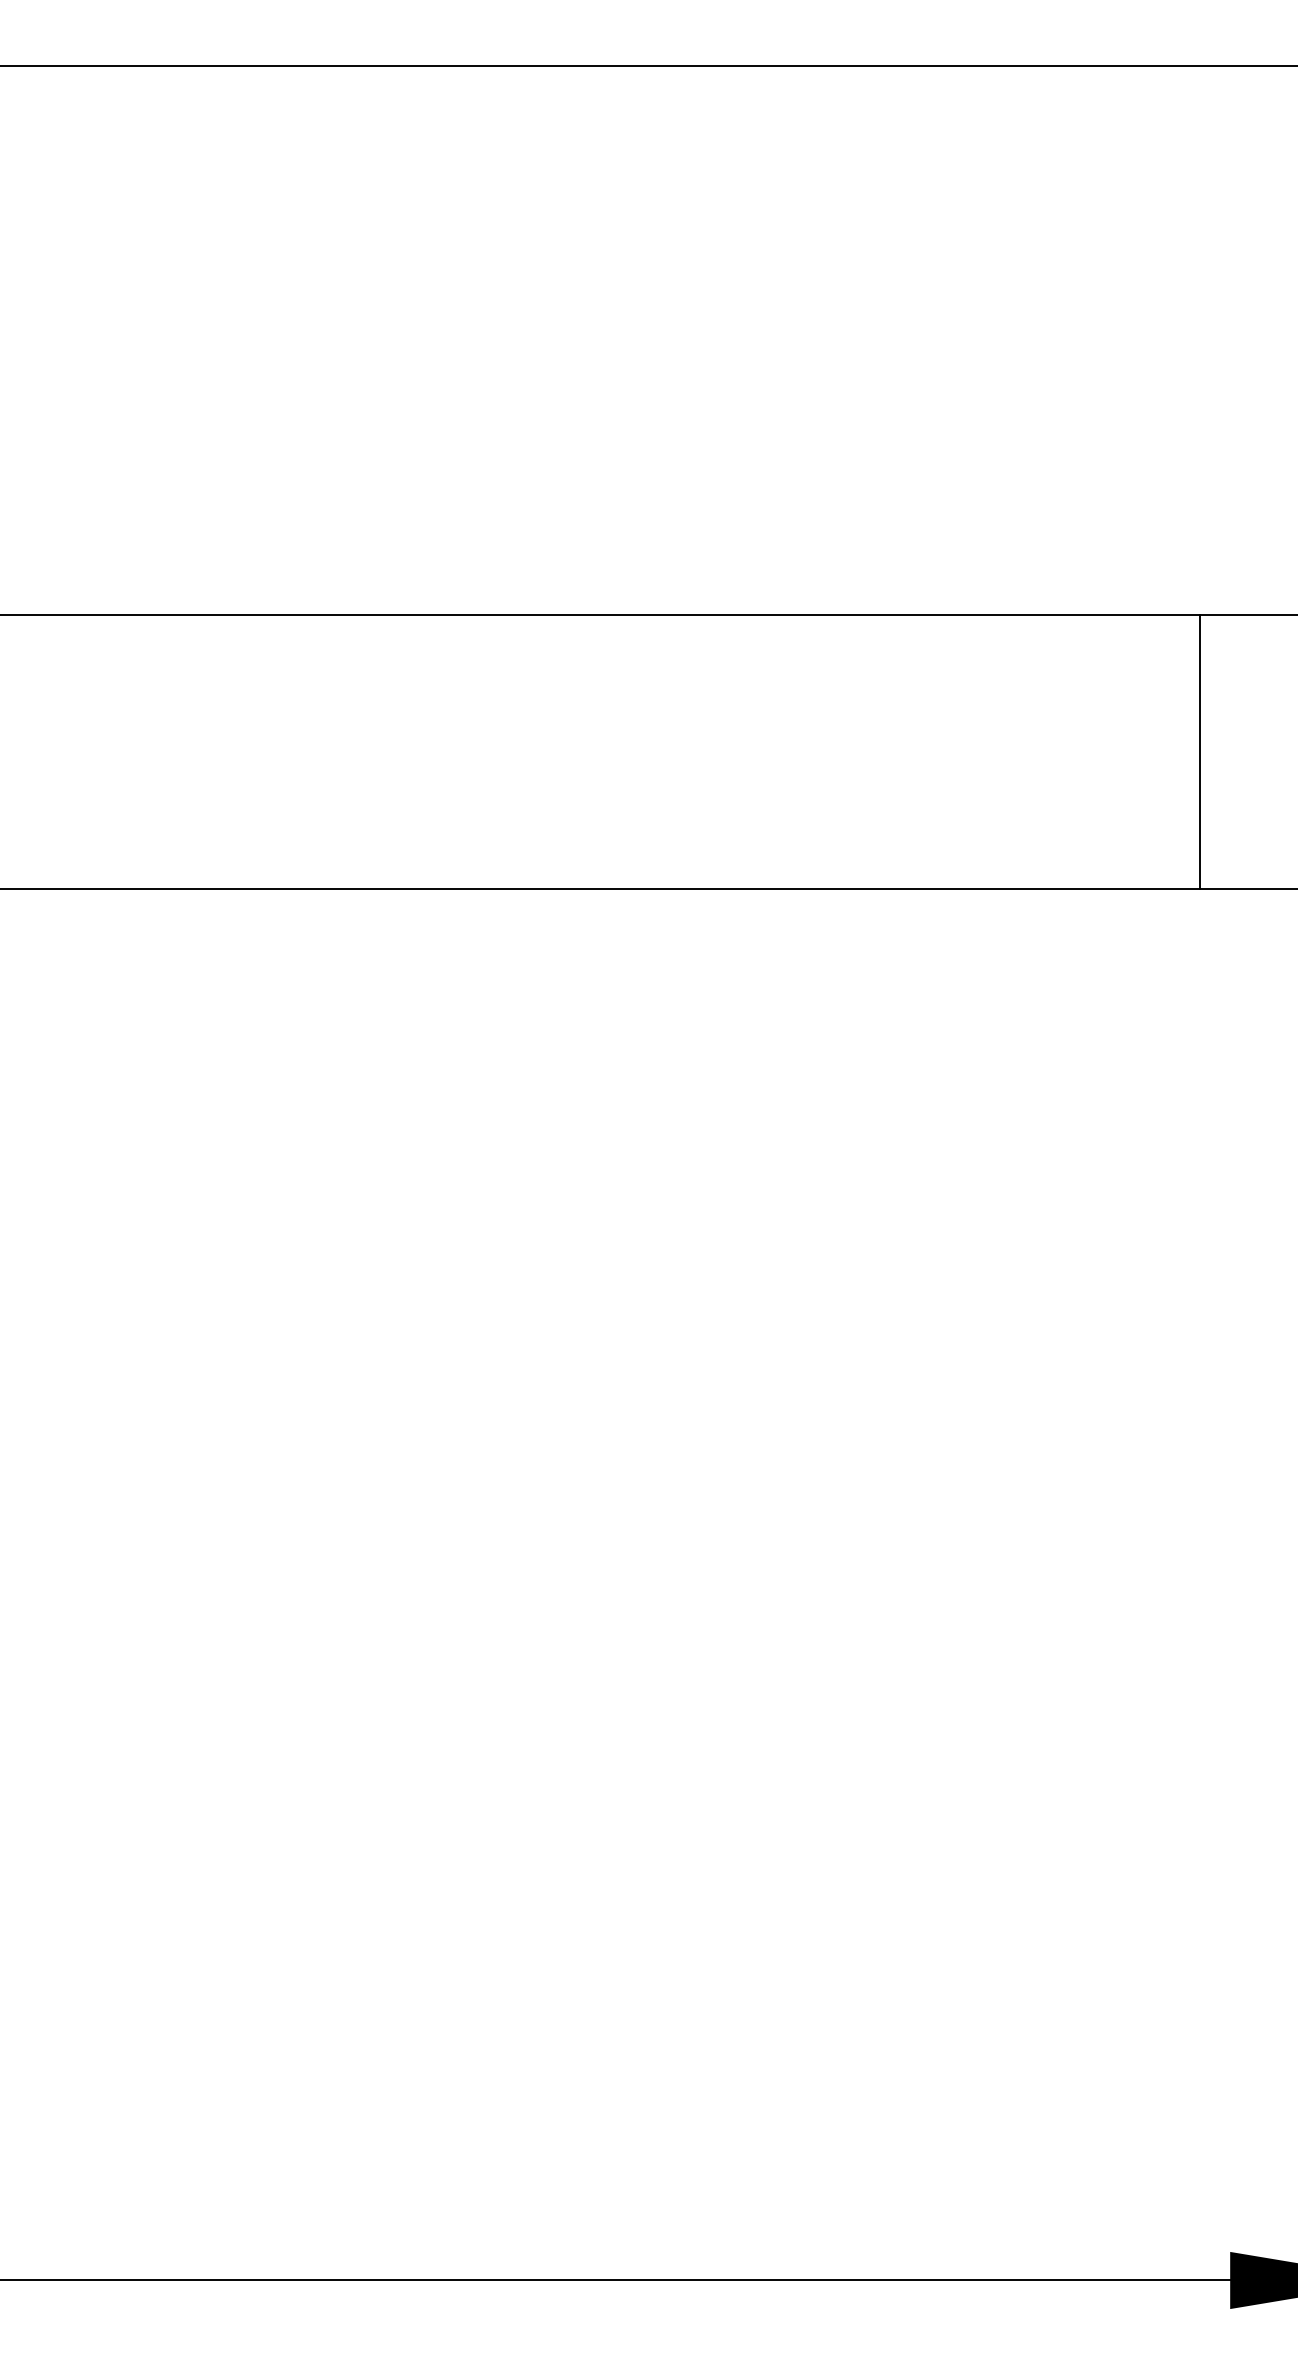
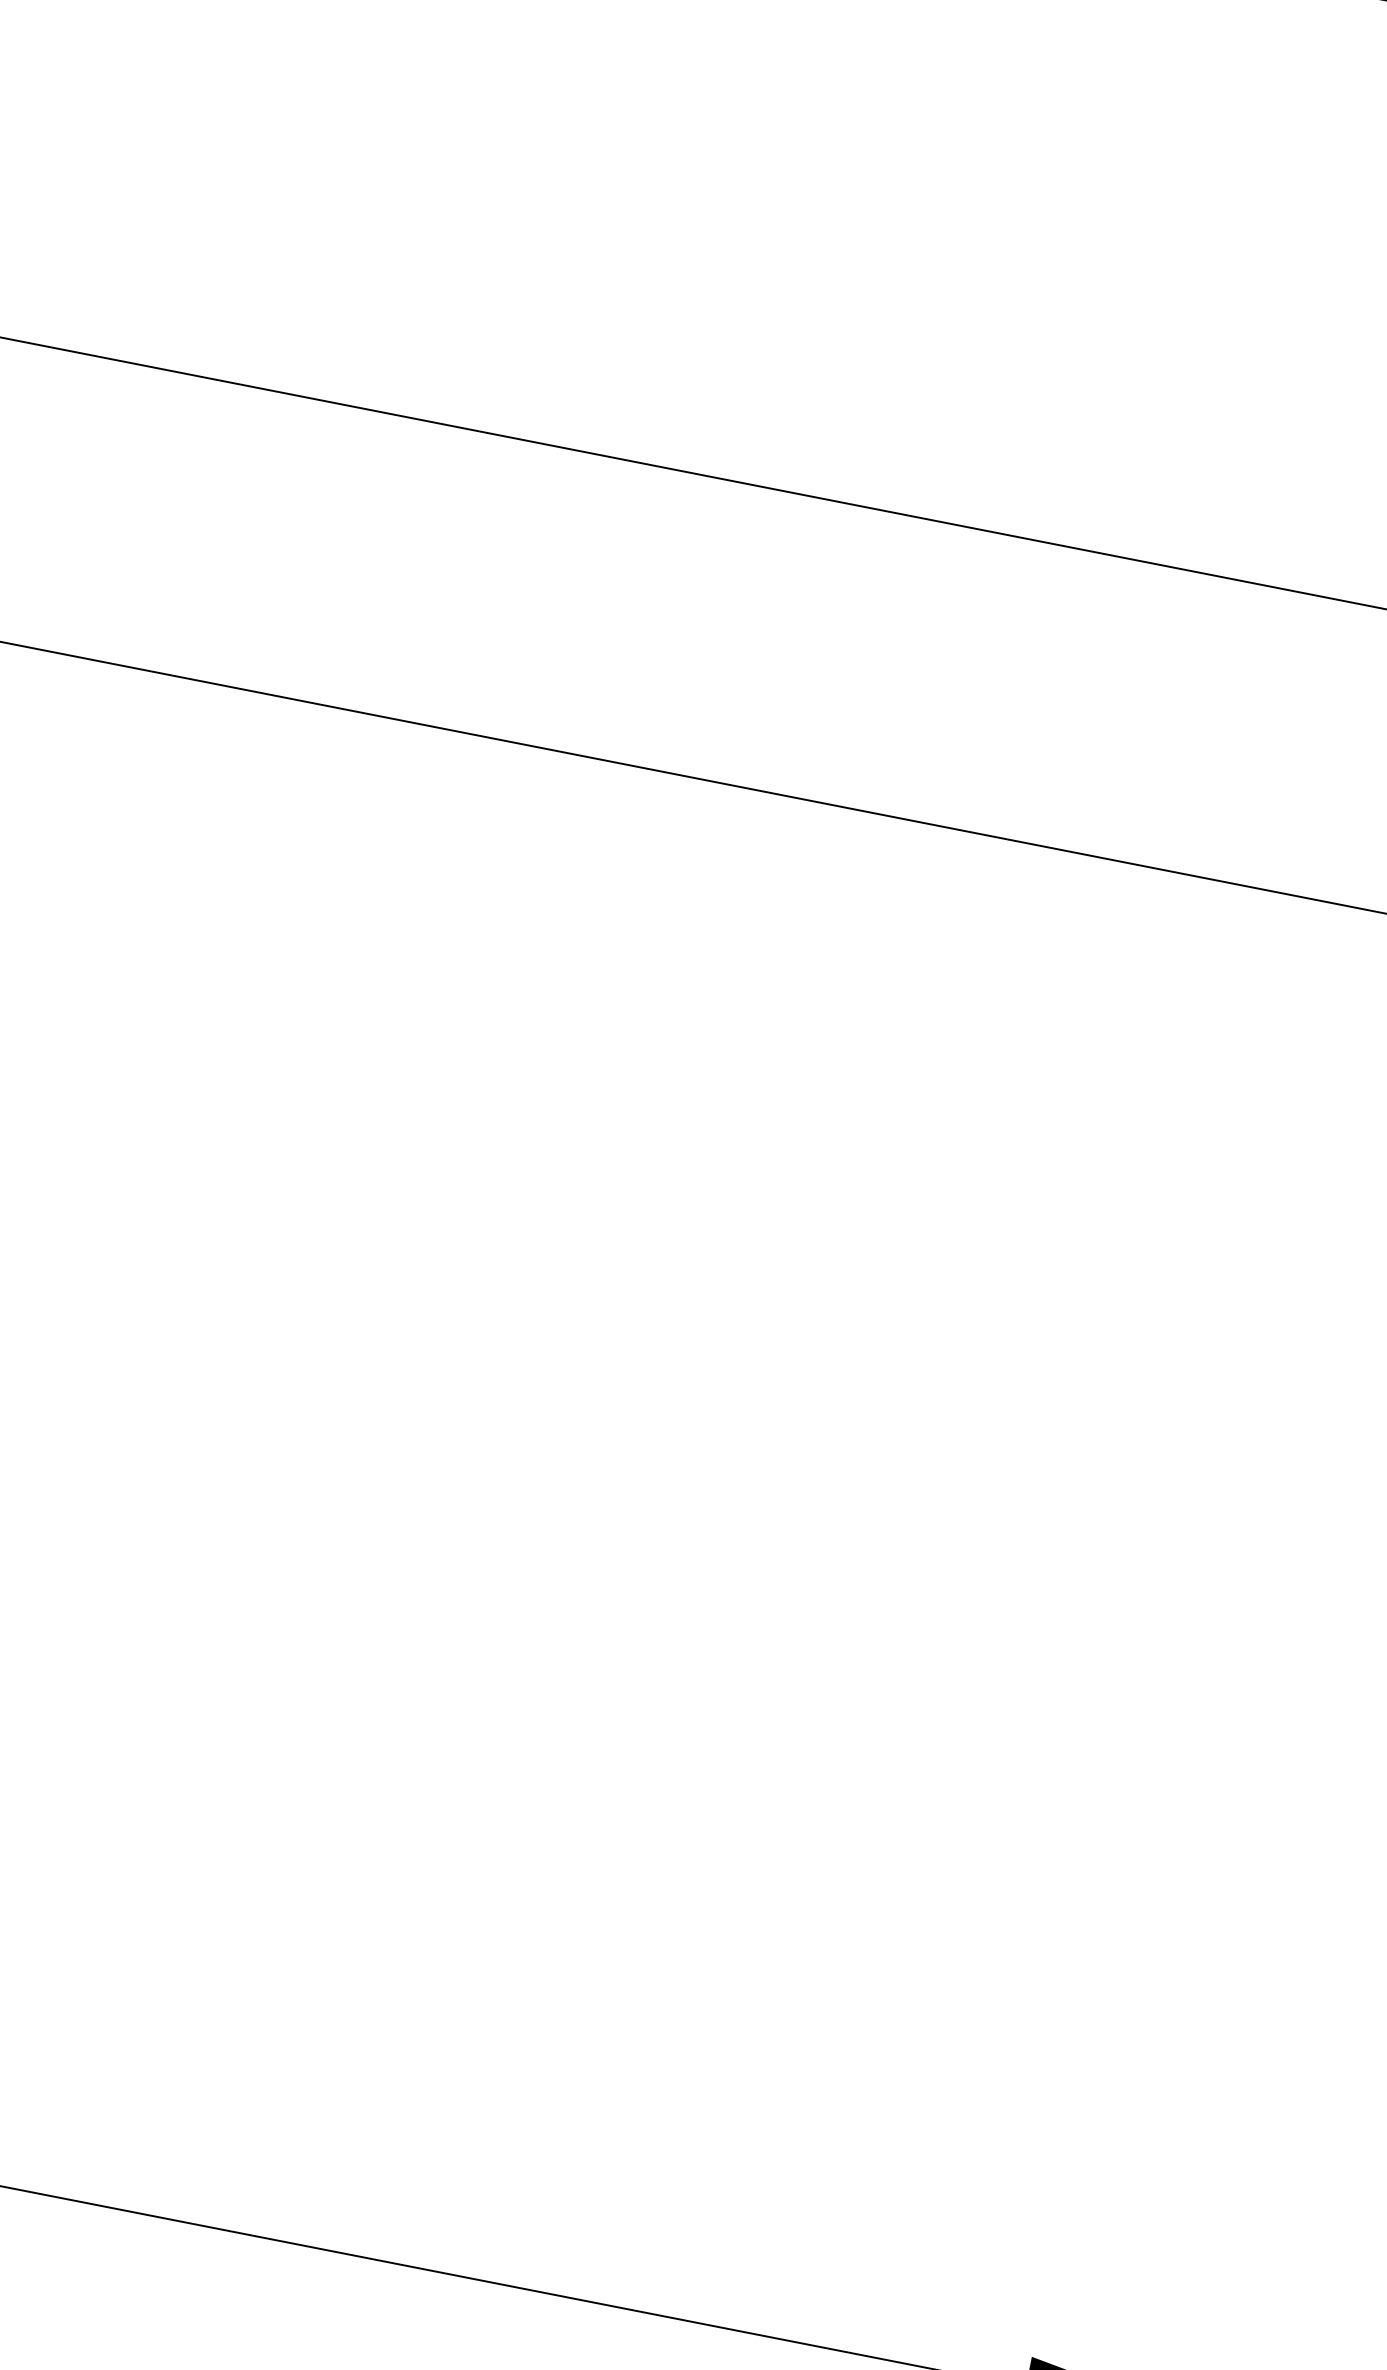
line: (1200, 751) -> (1314, 747), removed

